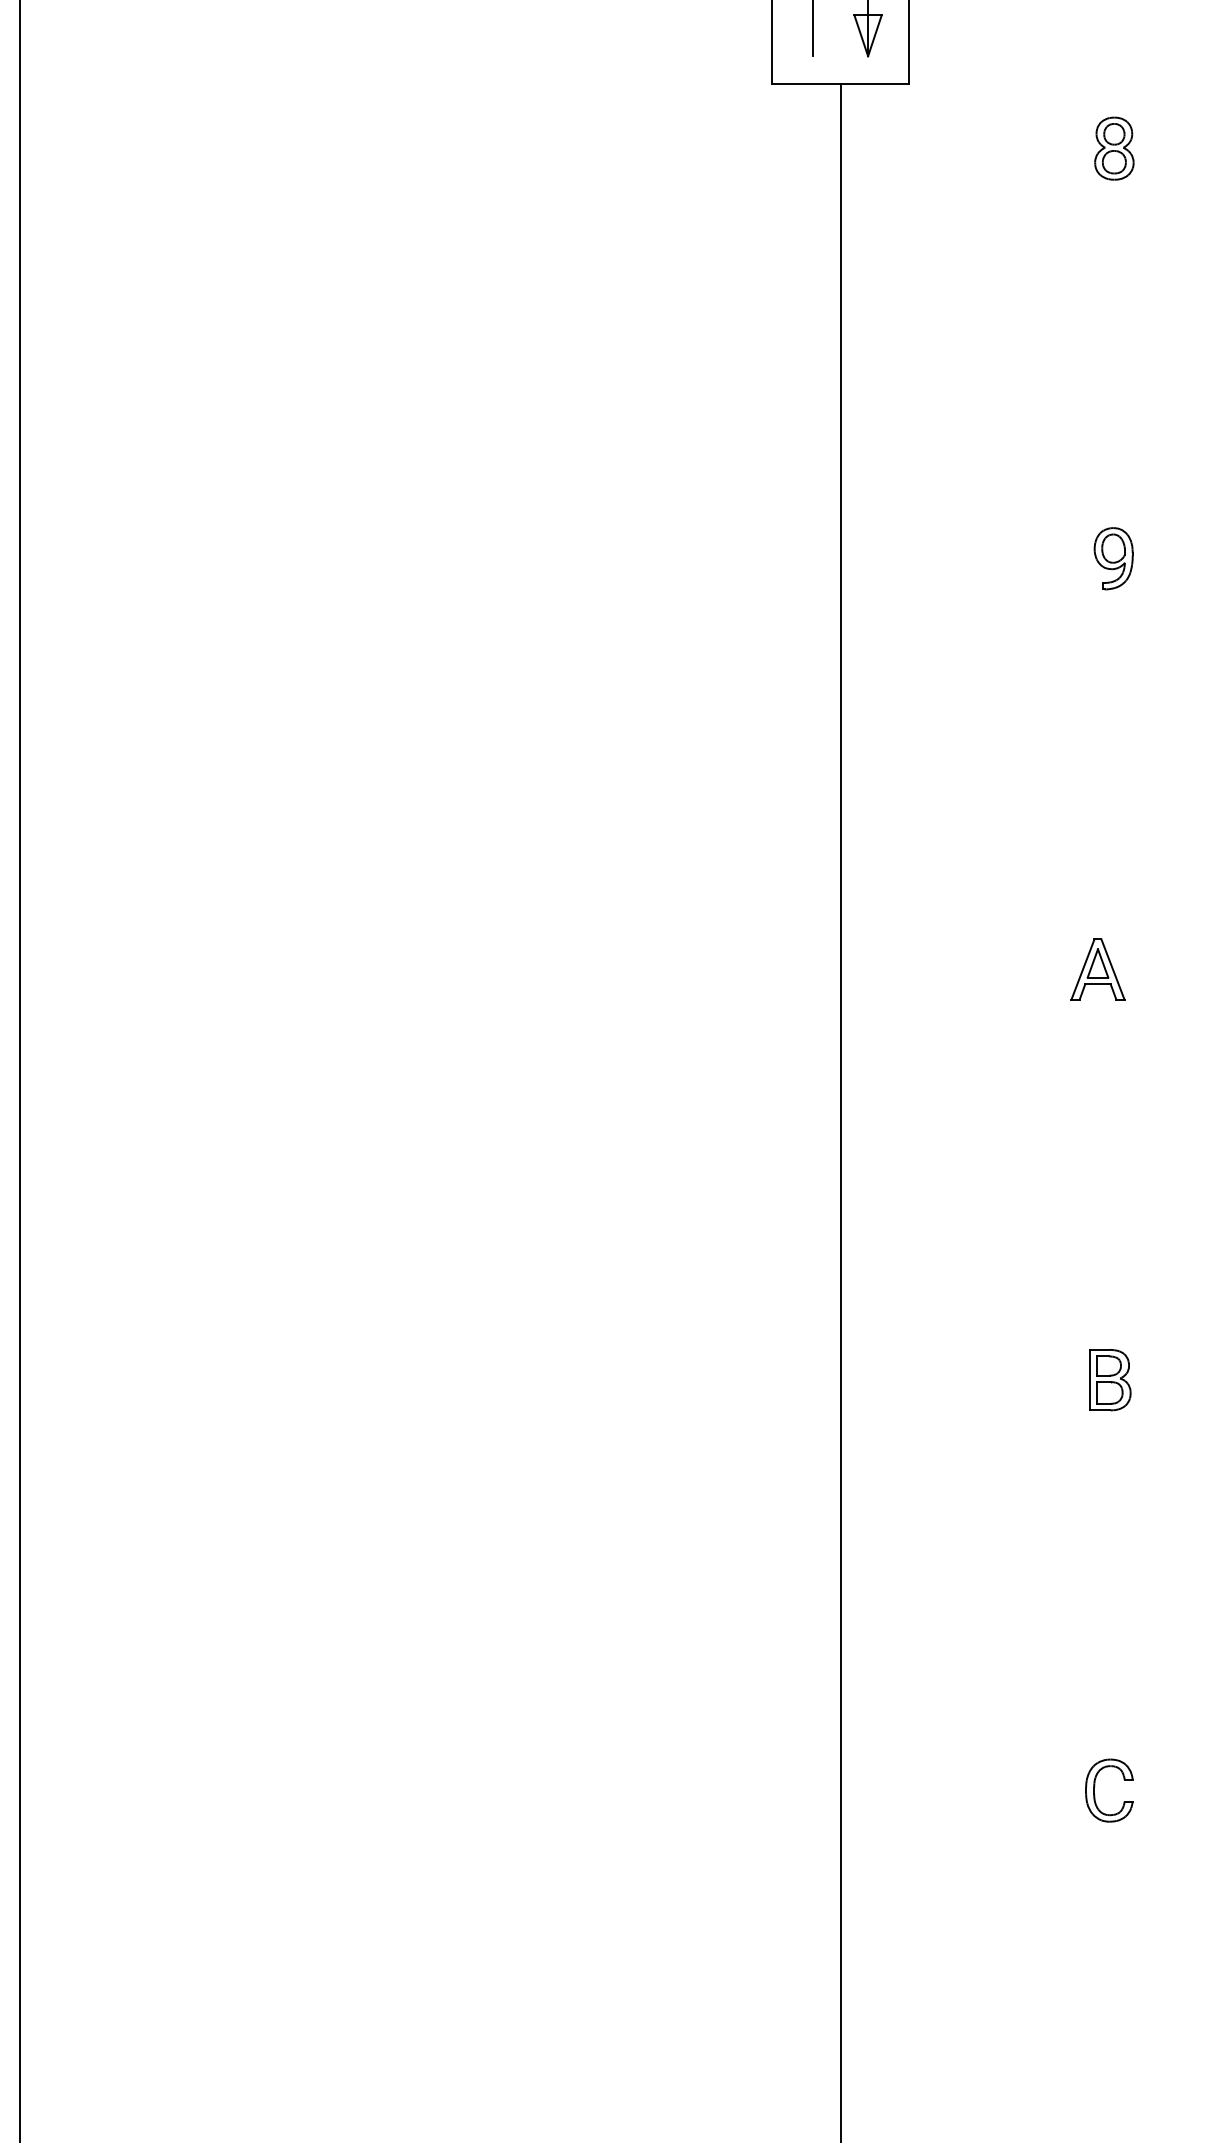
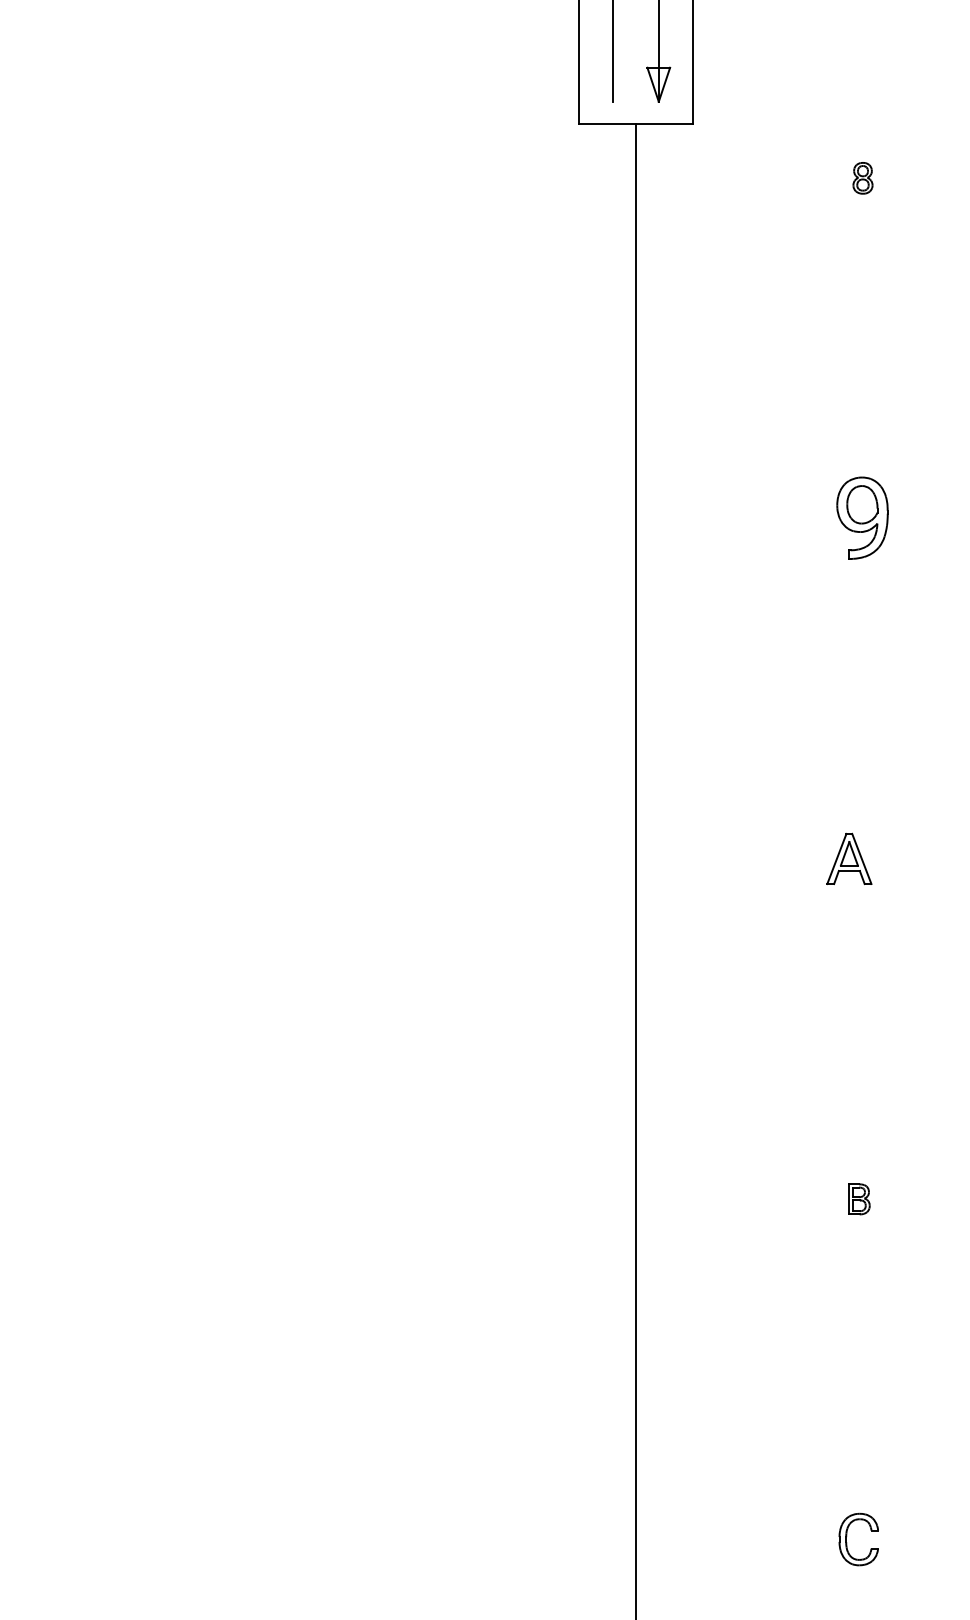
part: (1114, 148) -> (863, 178), size x0.6
part: (1113, 558) -> (862, 518), size x1.6
part: (1110, 1380) -> (859, 1199), size x0.6

